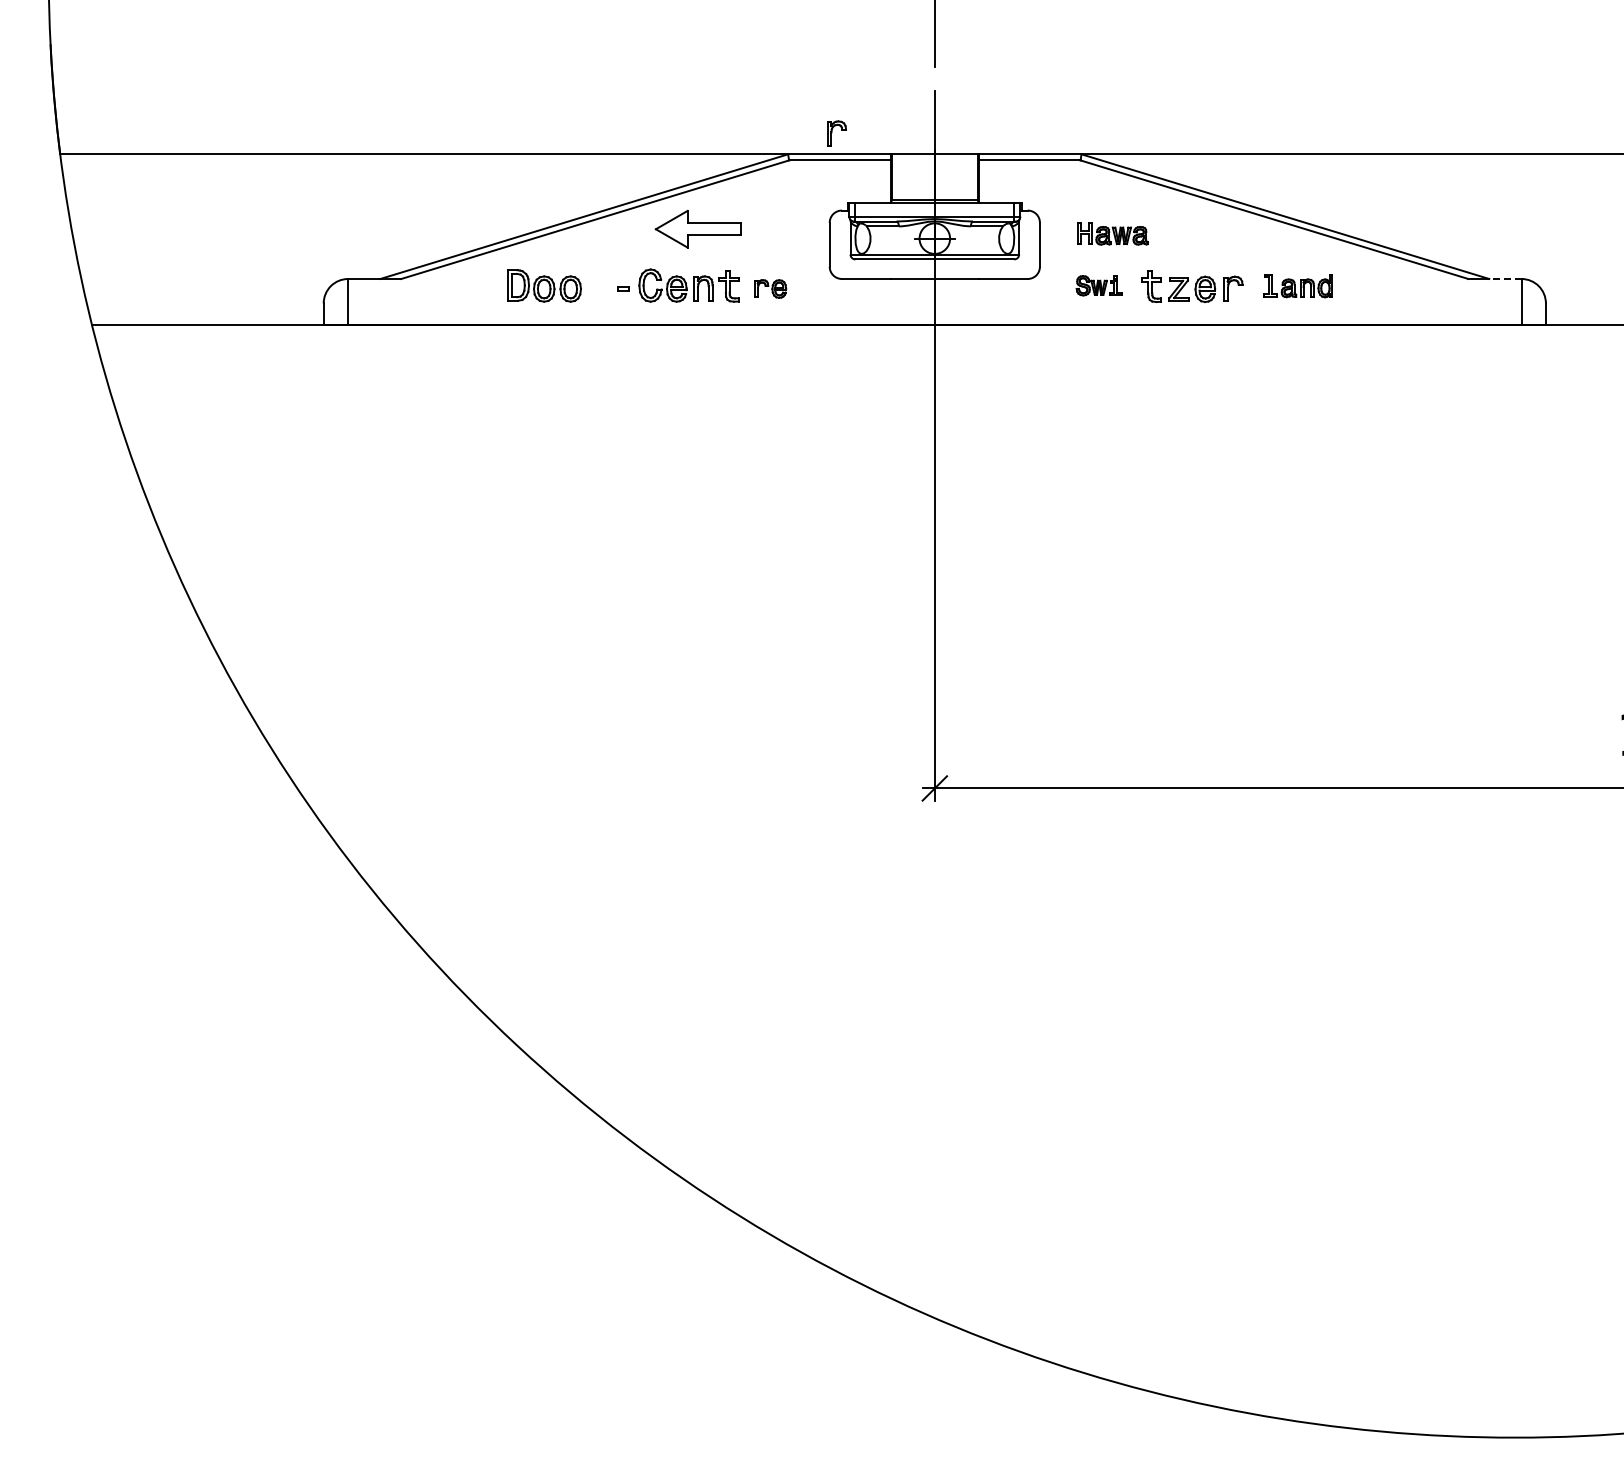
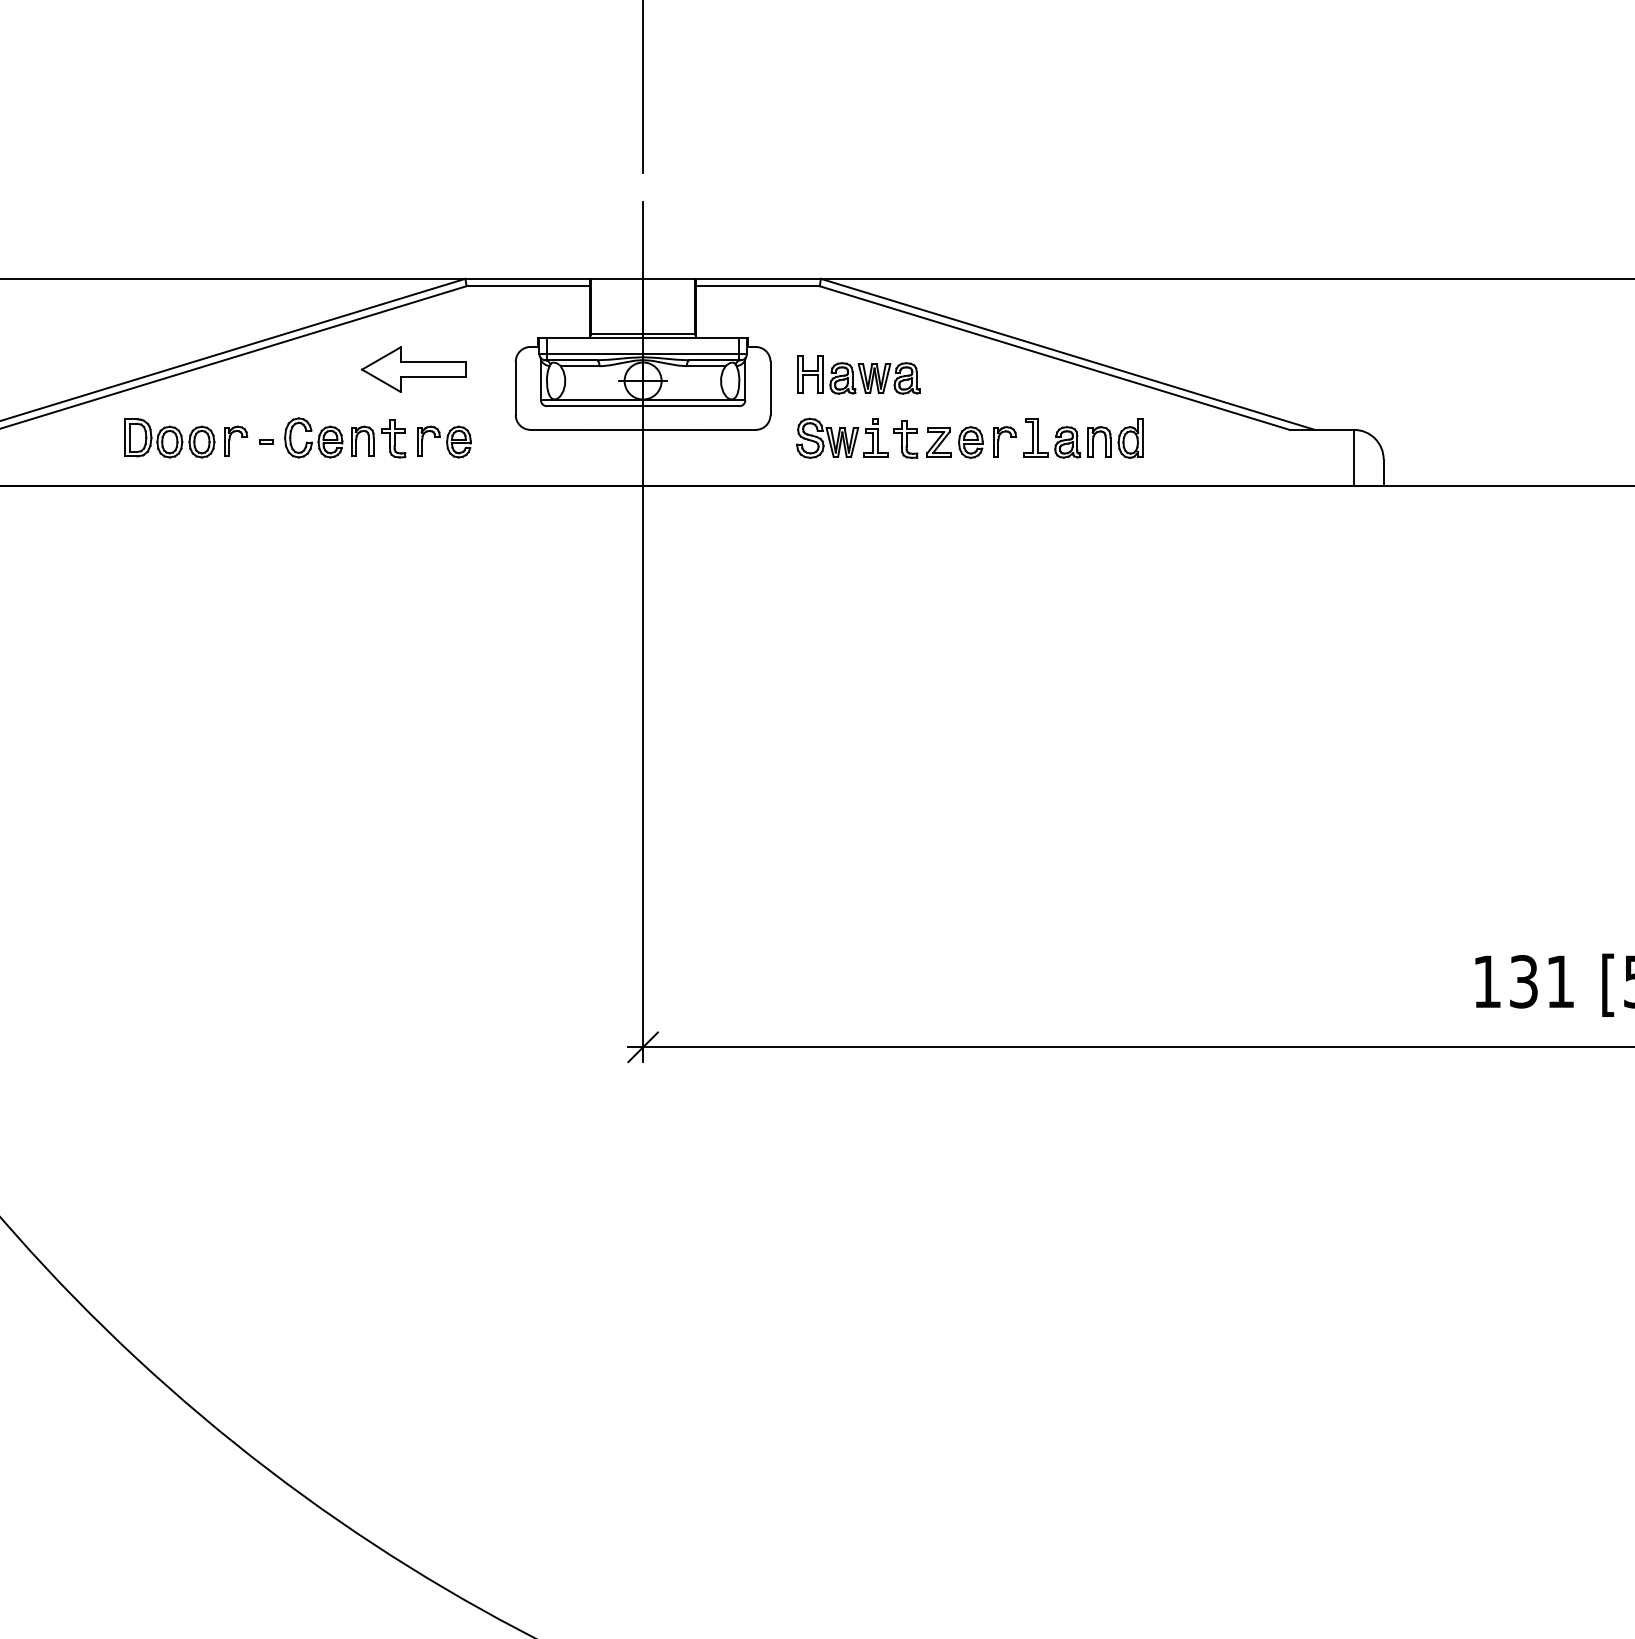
part: (836, 133) -> (235, 441), moved
part: (697, 228) -> (412, 368), moved
part: (1112, 233) -> (858, 374), size x1.43
line: (1504, 278) -> (1333, 429), dashed -> solid
part: (1098, 285) -> (841, 437), size x1.67
part: (1297, 285) -> (1082, 437), size x1.43
part: (770, 288) -> (444, 441), size x1.43

